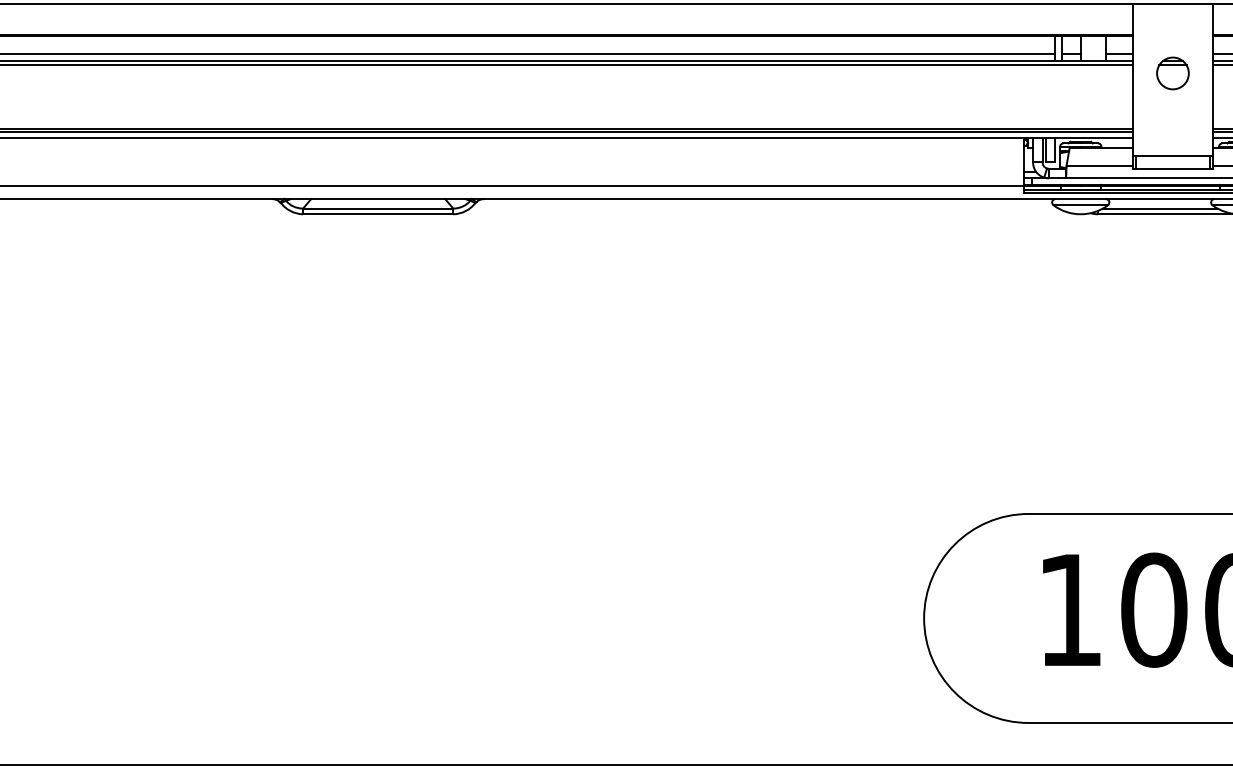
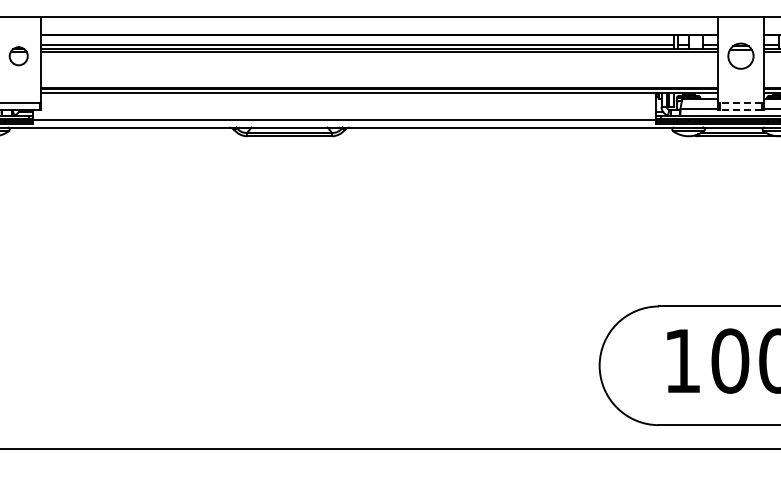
part: (1172, 73) -> (740, 56), size x1.4
line: (1172, 156) -> (740, 103), solid -> dashed
line: (1172, 168) -> (740, 110), solid -> dashed

